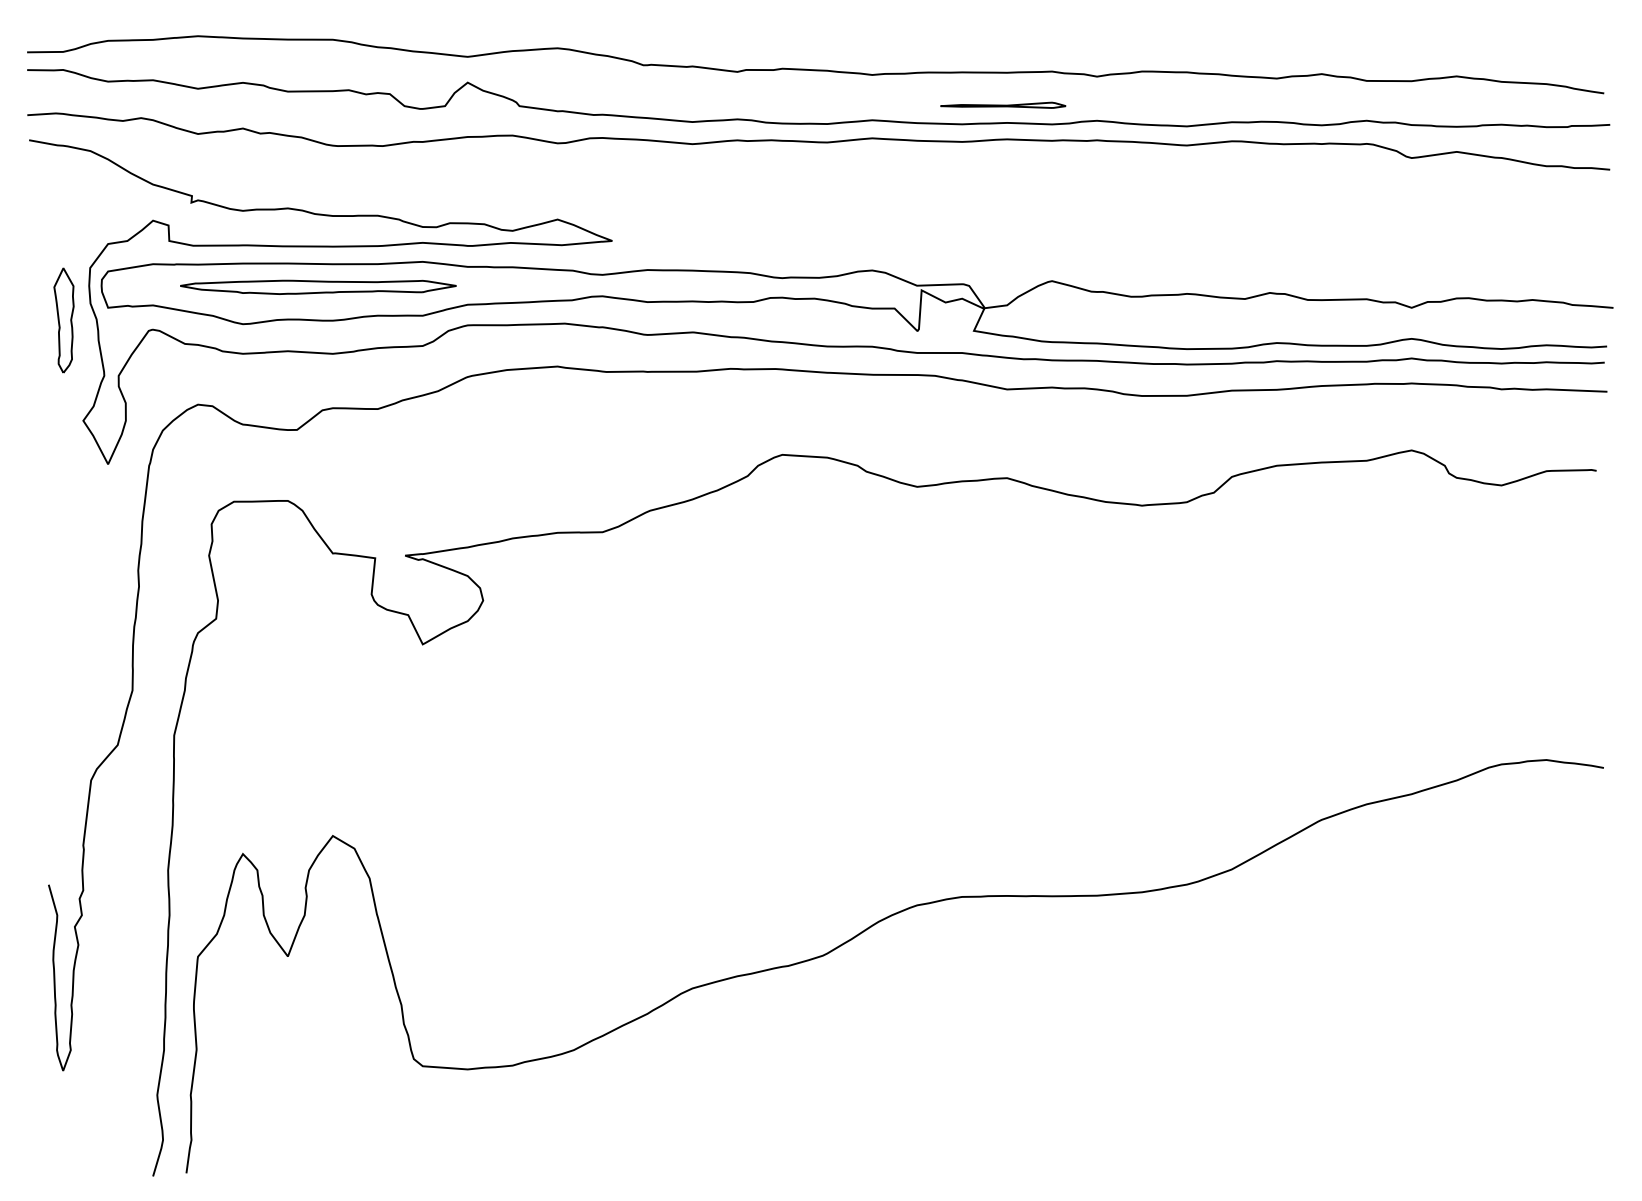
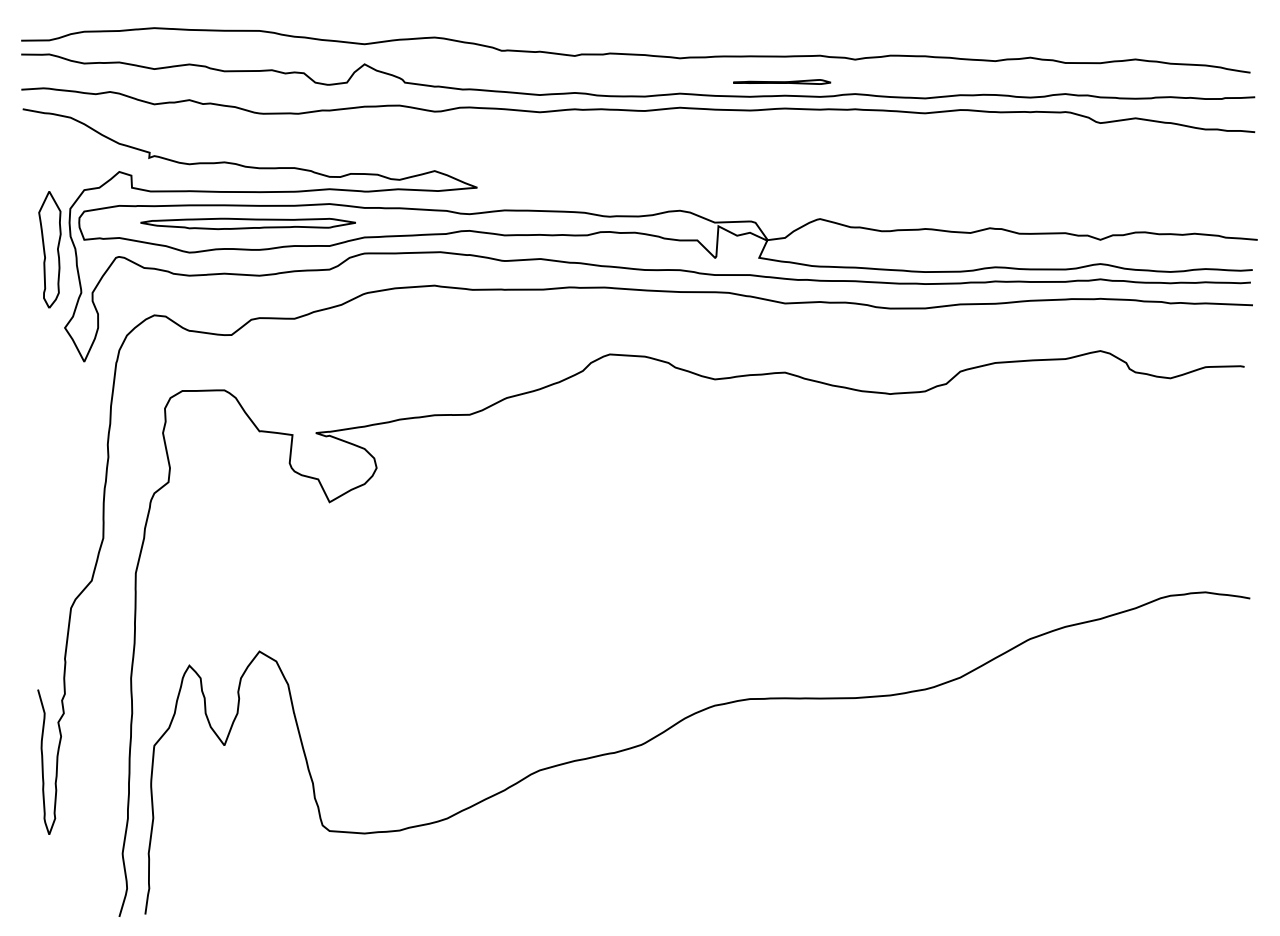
part: (63, 320) -> (49, 249), size x1.43

